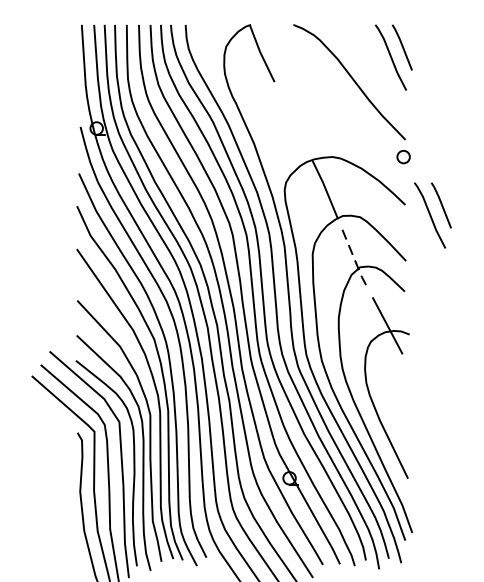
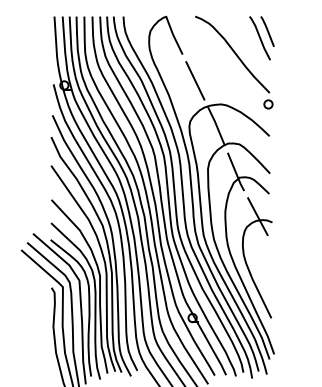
line: (293, 121) -> (195, 80), added
part: (432, 215) -> (287, 143), removed
line: (355, 260) -> (236, 173), dashed -> solid

